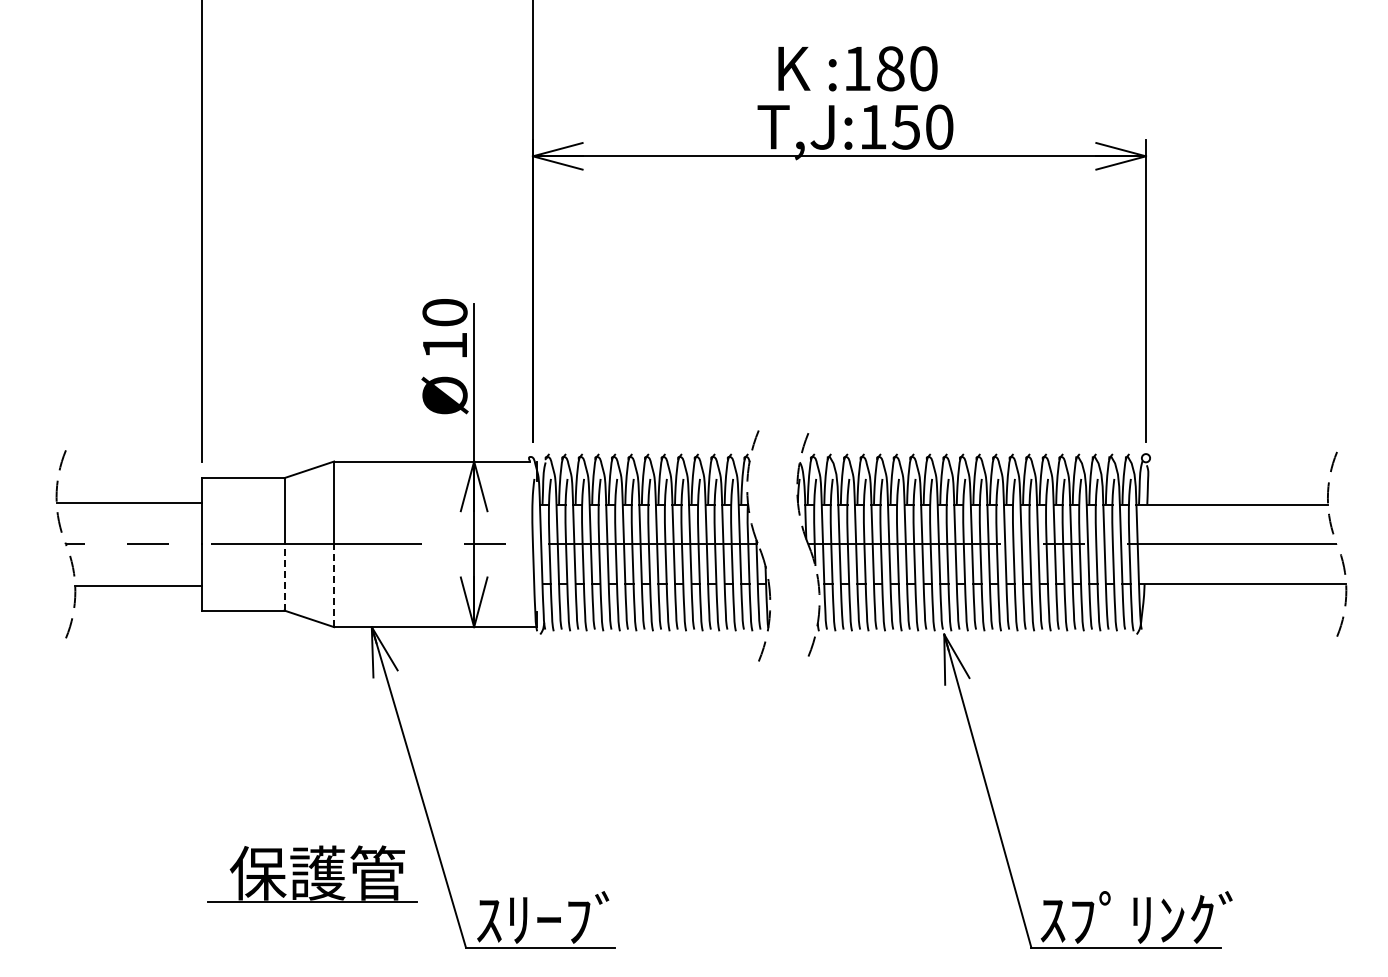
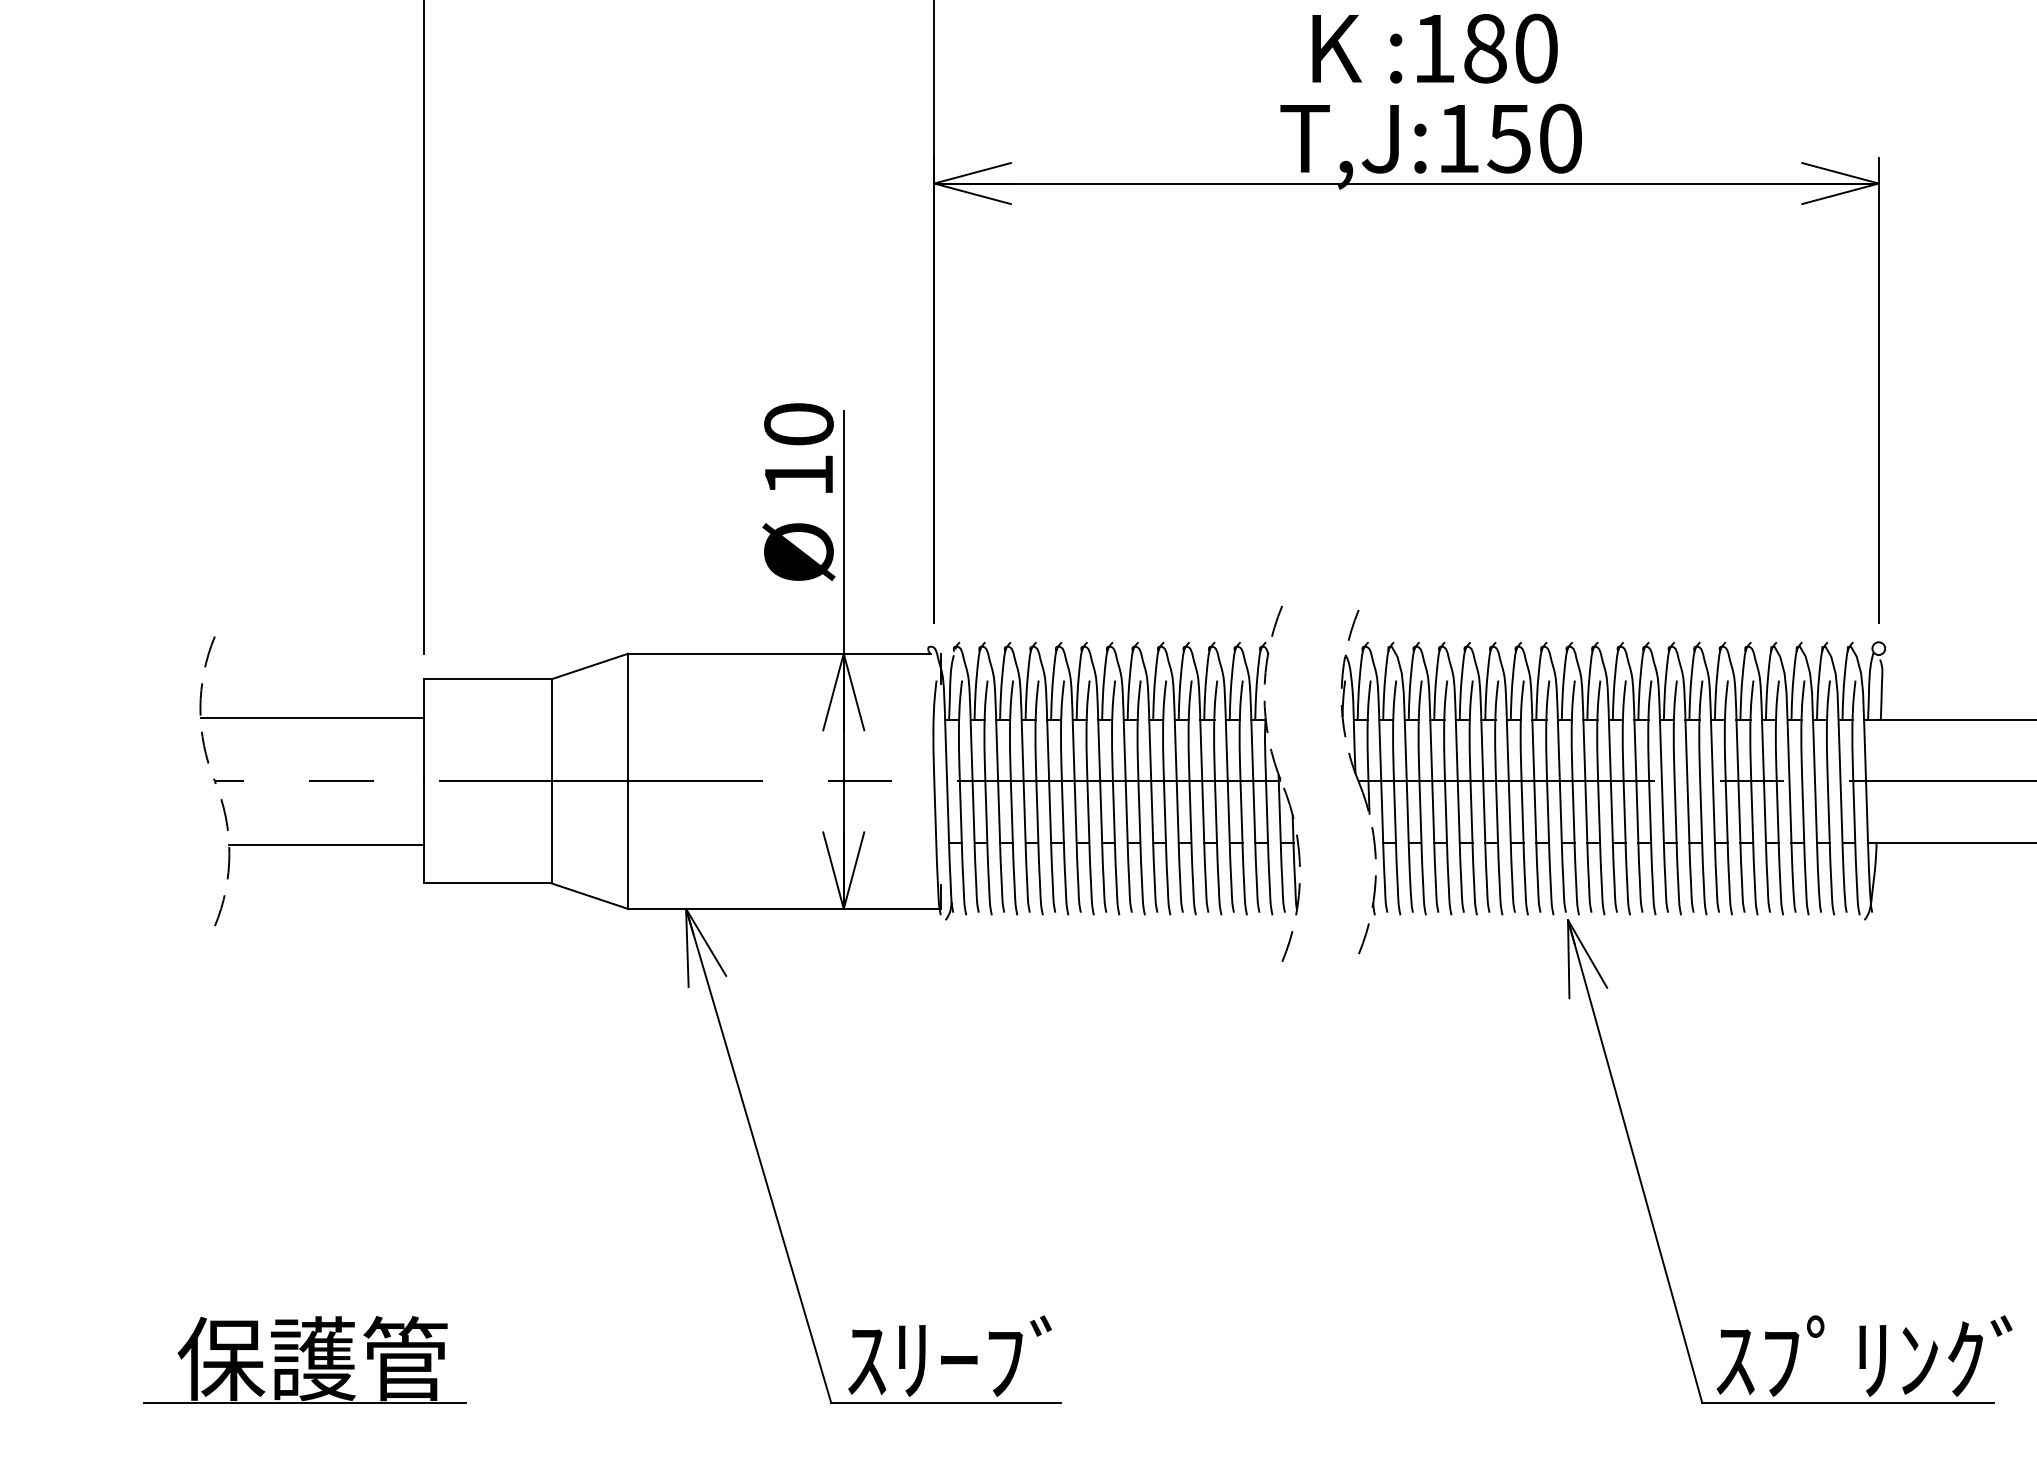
line: (284, 576) -> (551, 830), dashed -> solid
line: (334, 585) -> (628, 844), dashed -> solid
part: (312, 873) -> (305, 1359), moved

